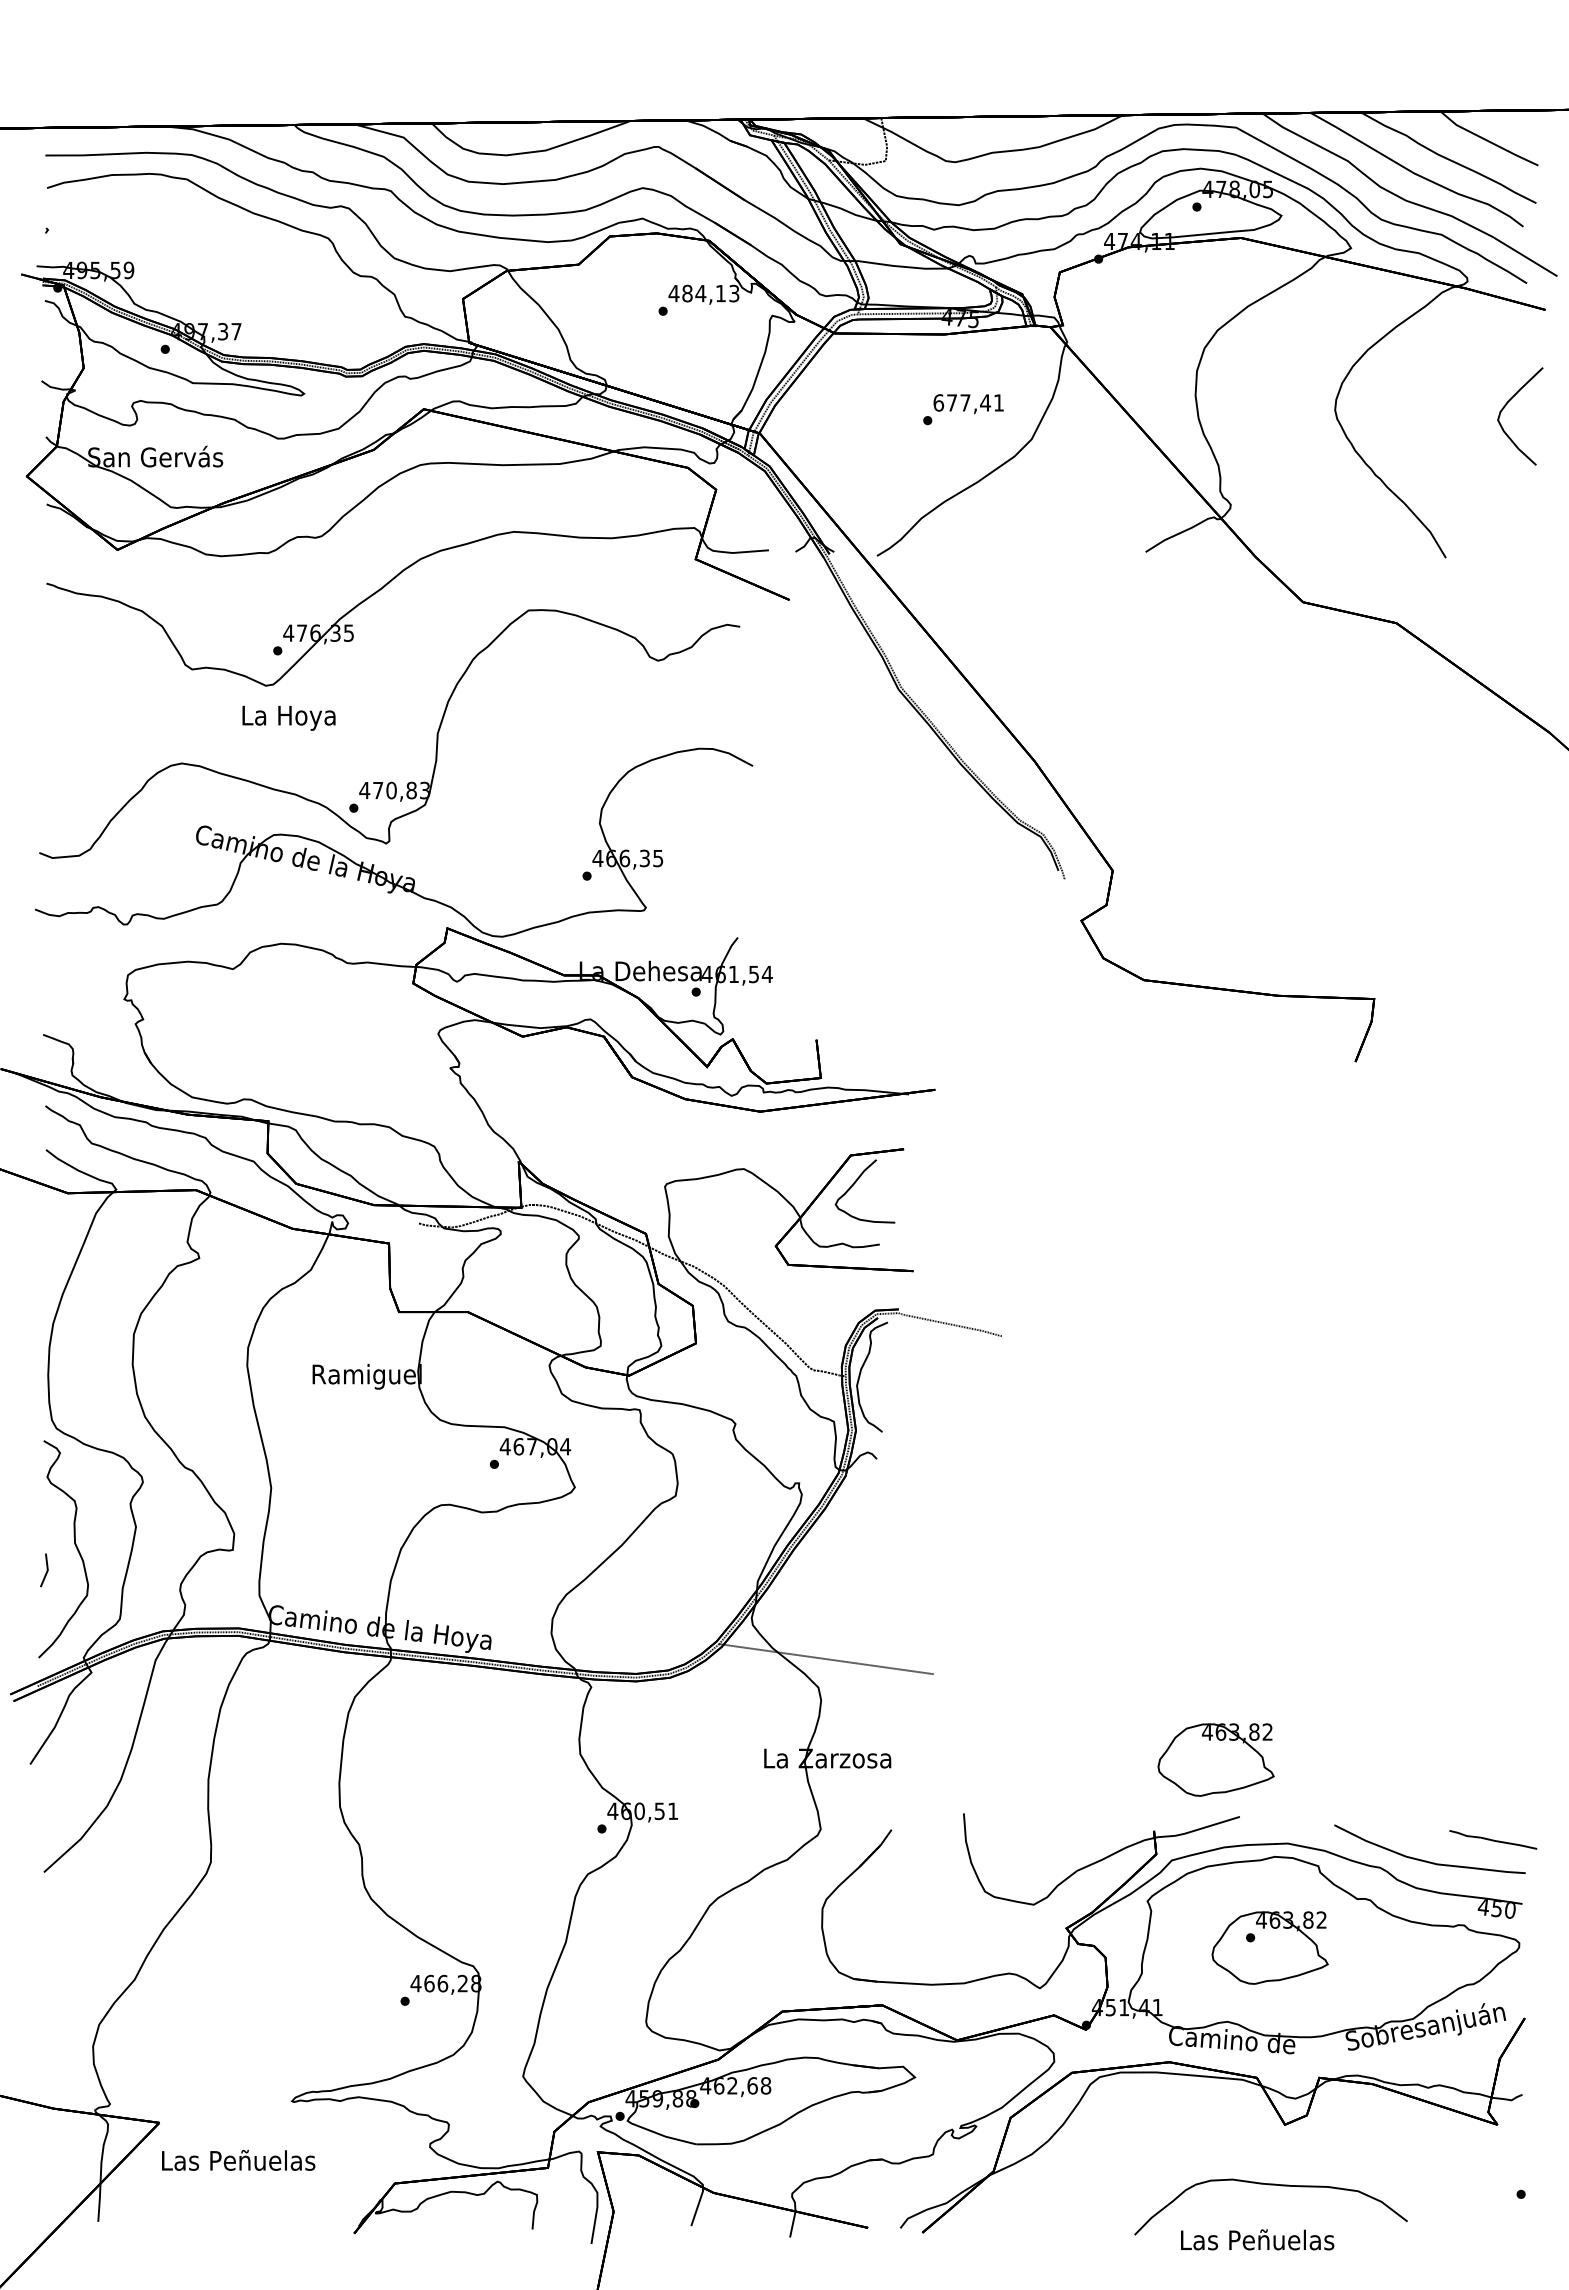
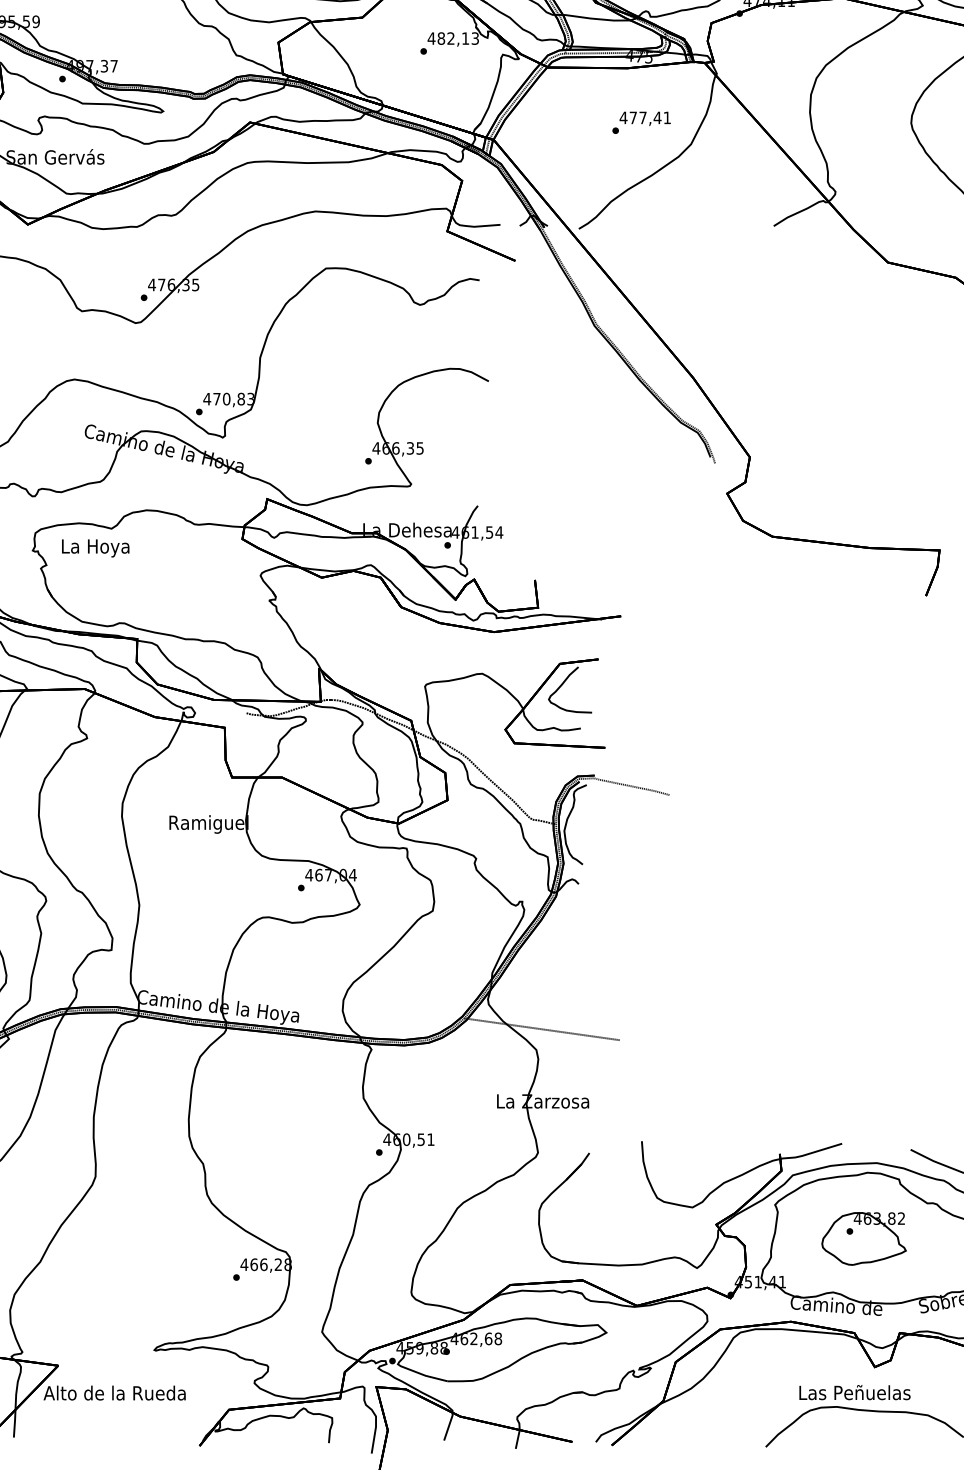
text: (700, 293) -> (450, 38), 484,13 -> 482,13
text: (938, 402) -> (623, 117), 677,41 -> 477,41
text: (288, 717) -> (95, 547), moved
part: (1215, 1759) -> (824, 1102), removed
text: (237, 2159) -> (114, 1392), Las Peñuelas -> Alto de la Rueda
text: (1257, 2239) -> (854, 1392), moved

